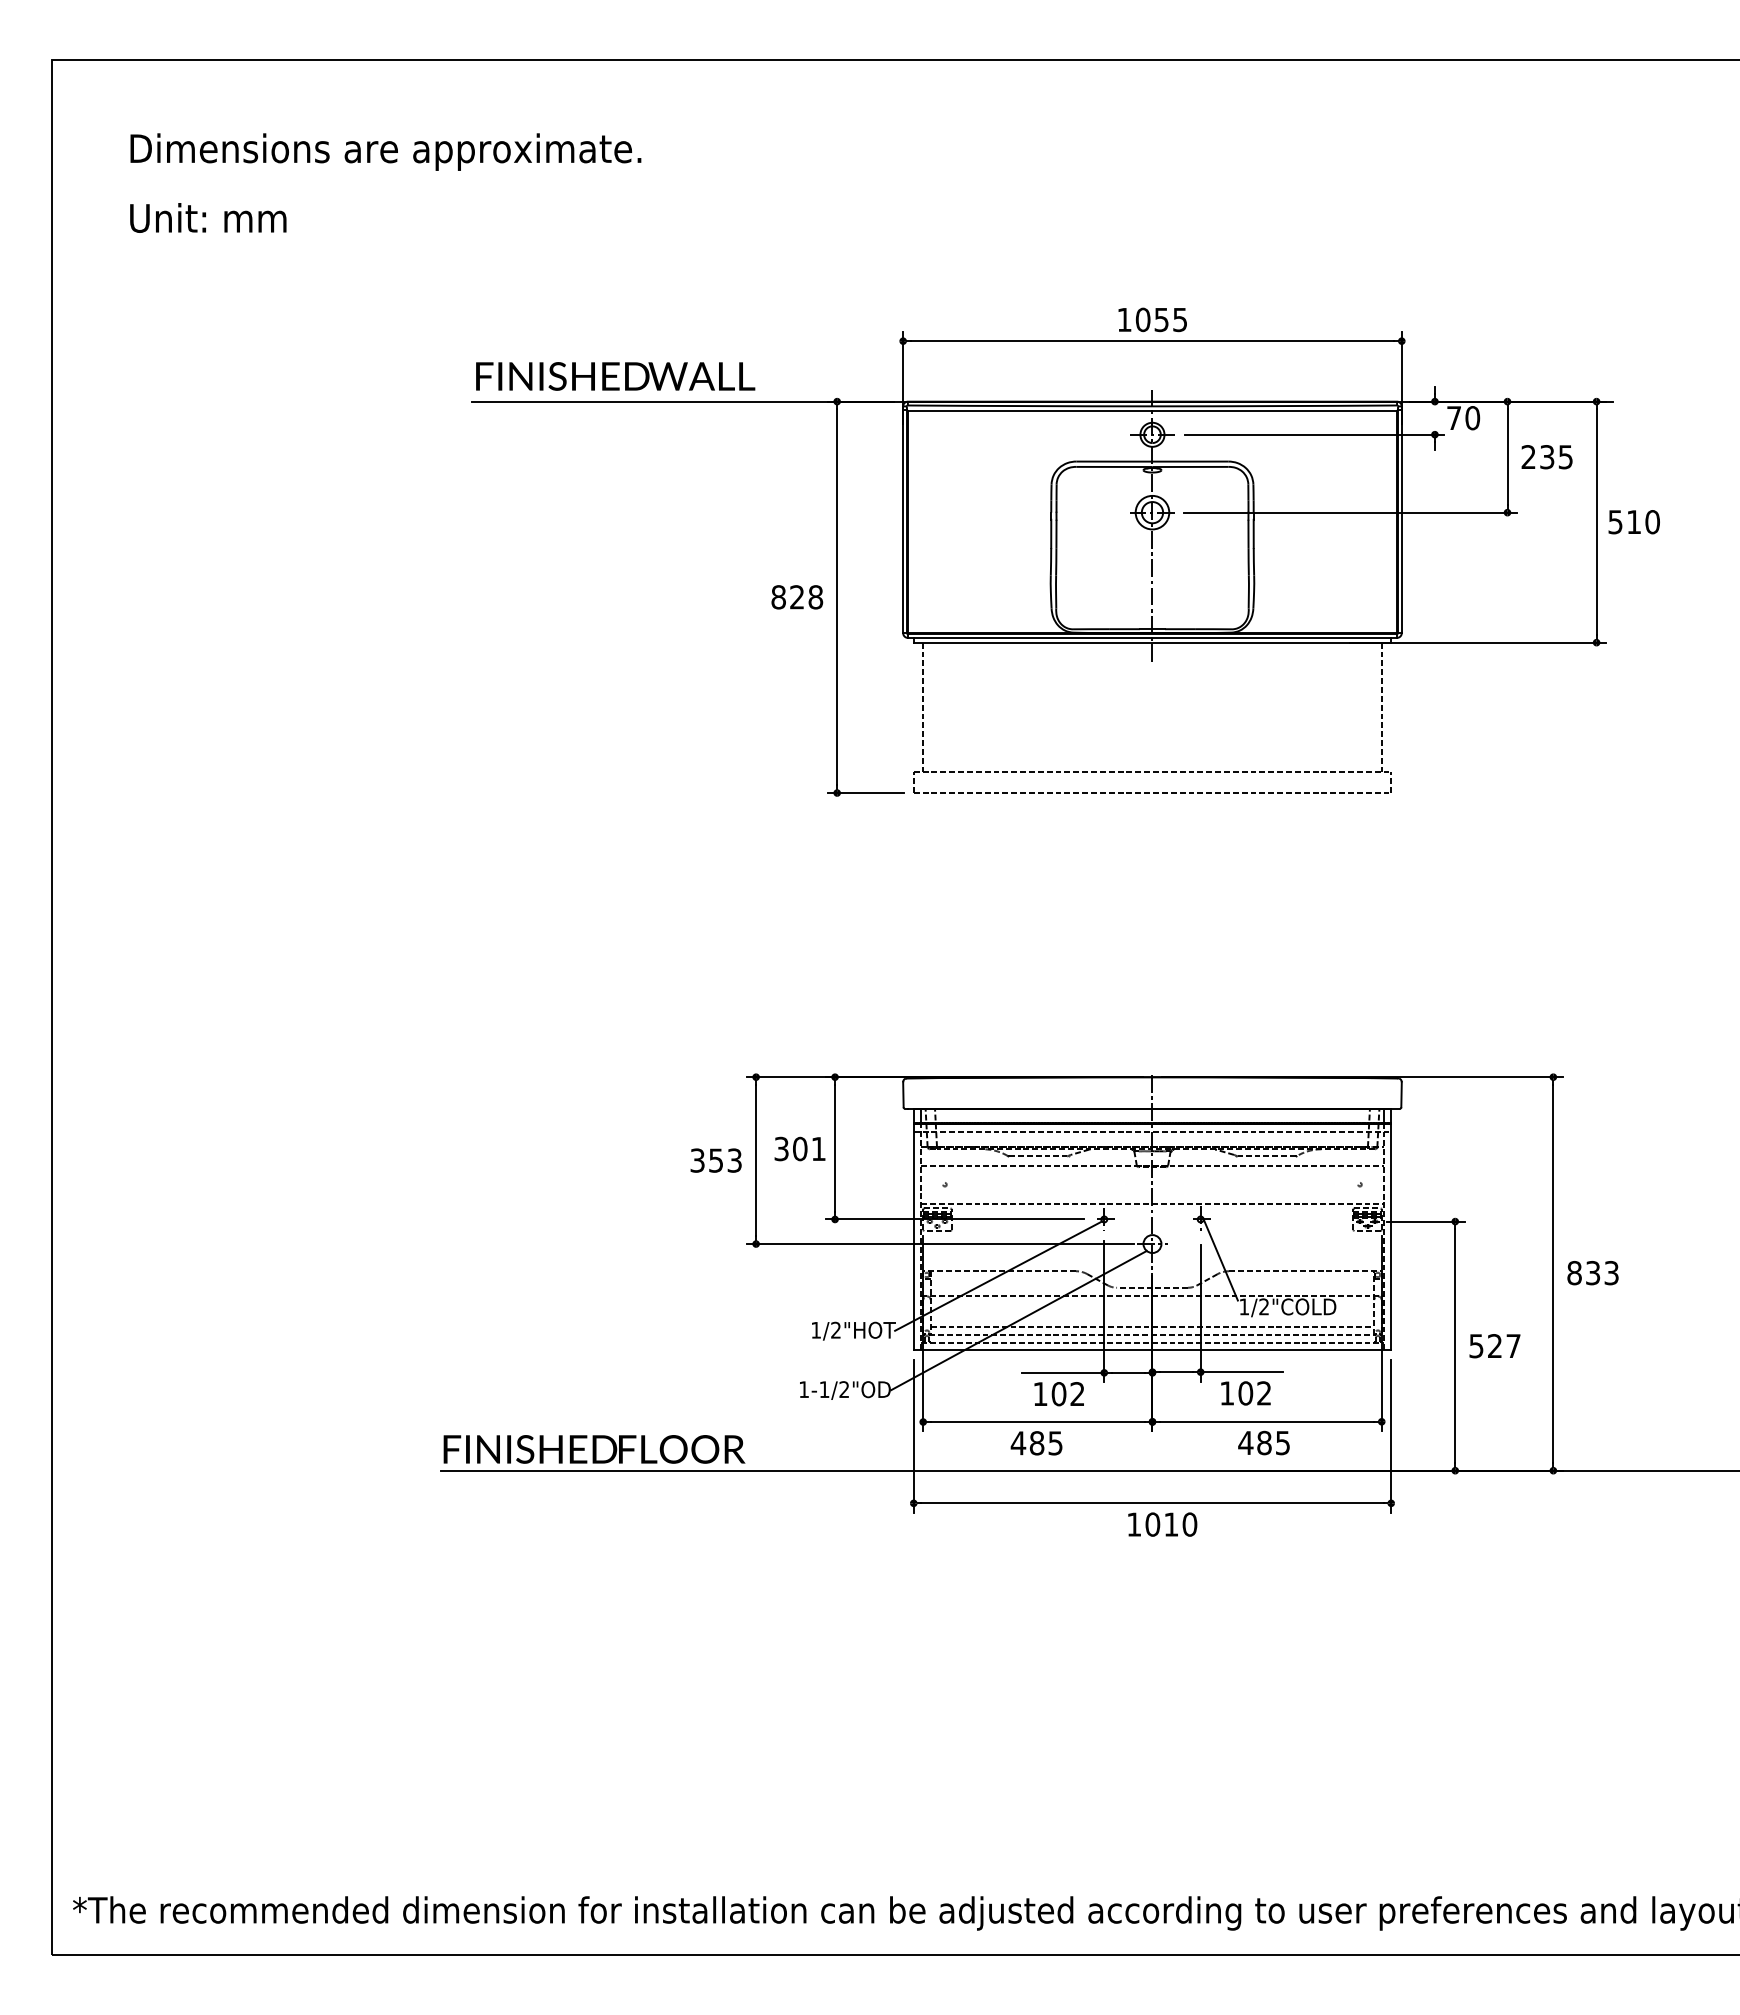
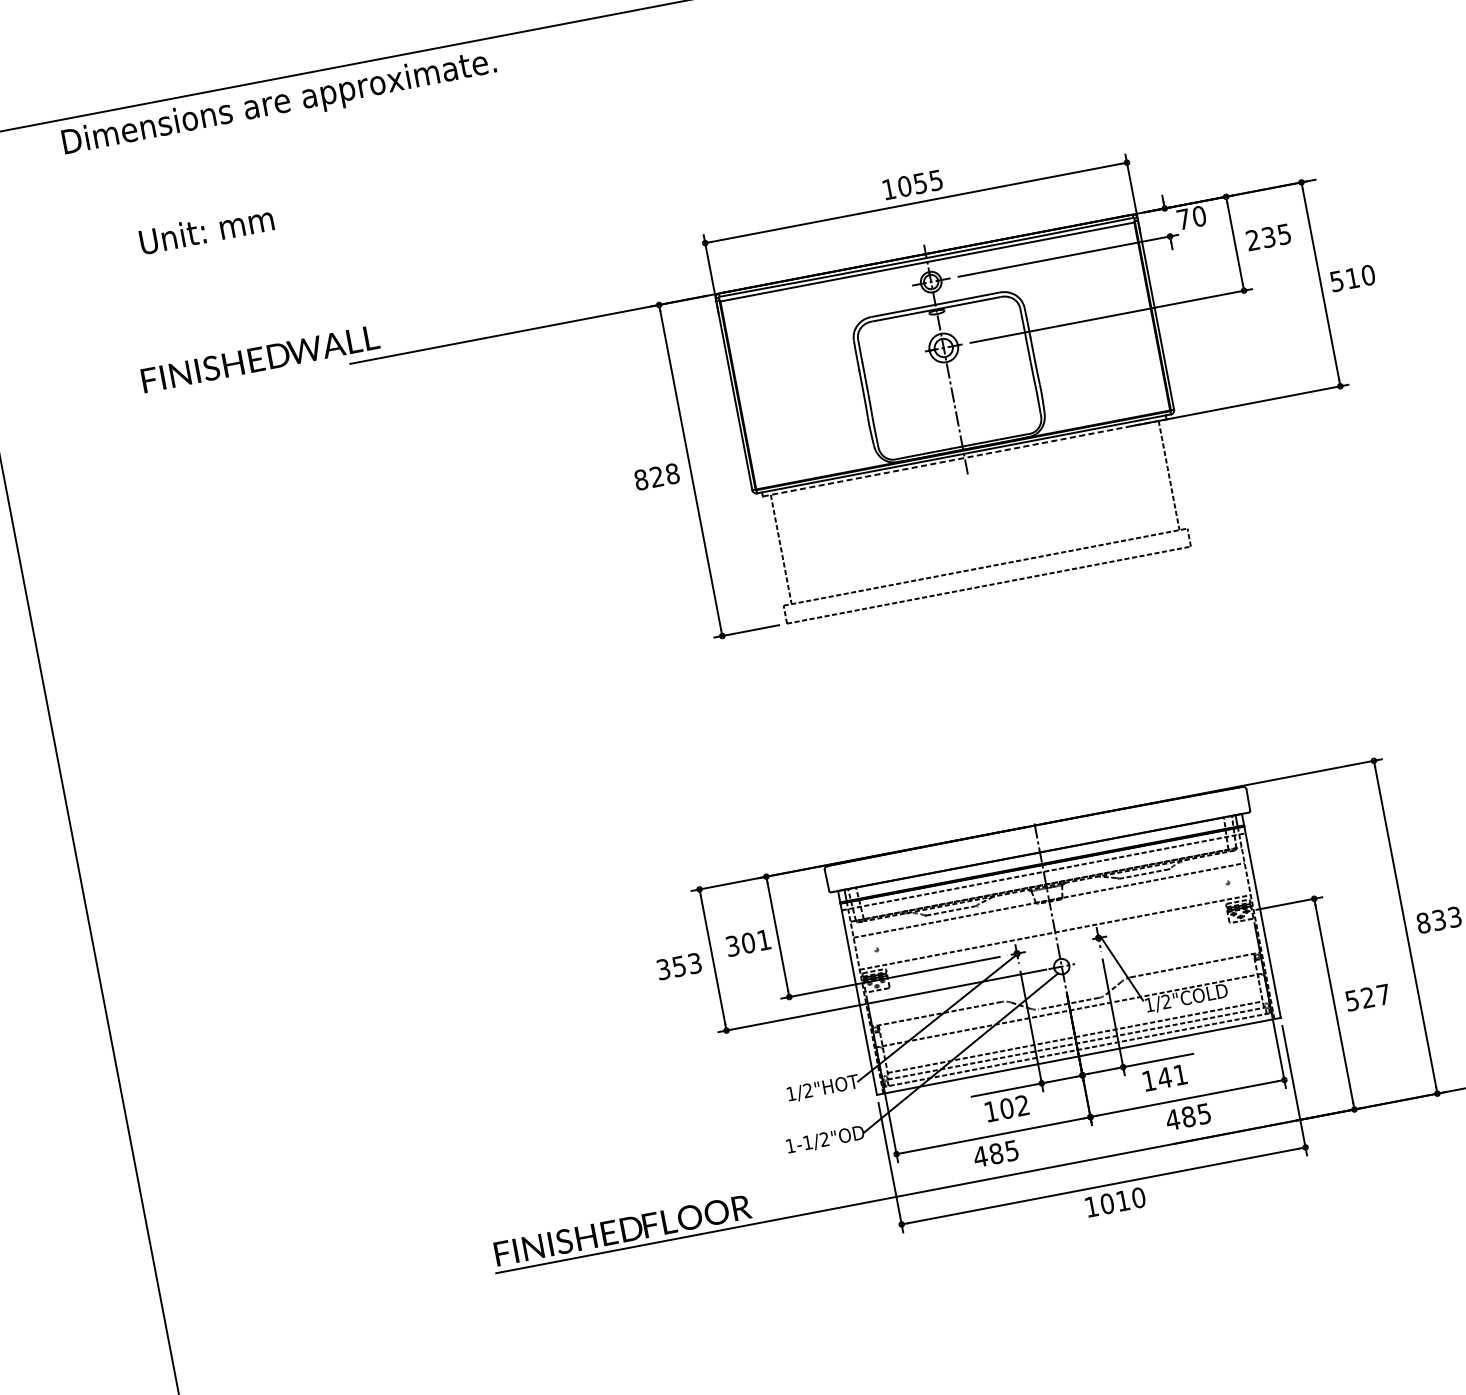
text: (385, 151) -> (279, 103), moved
text: (208, 217) -> (206, 229), moved
text: (615, 376) -> (260, 358), moved
line: (1152, 642) -> (964, 457), solid -> dashed
text: (1254, 1393) -> (1172, 1076), 102 -> 141

